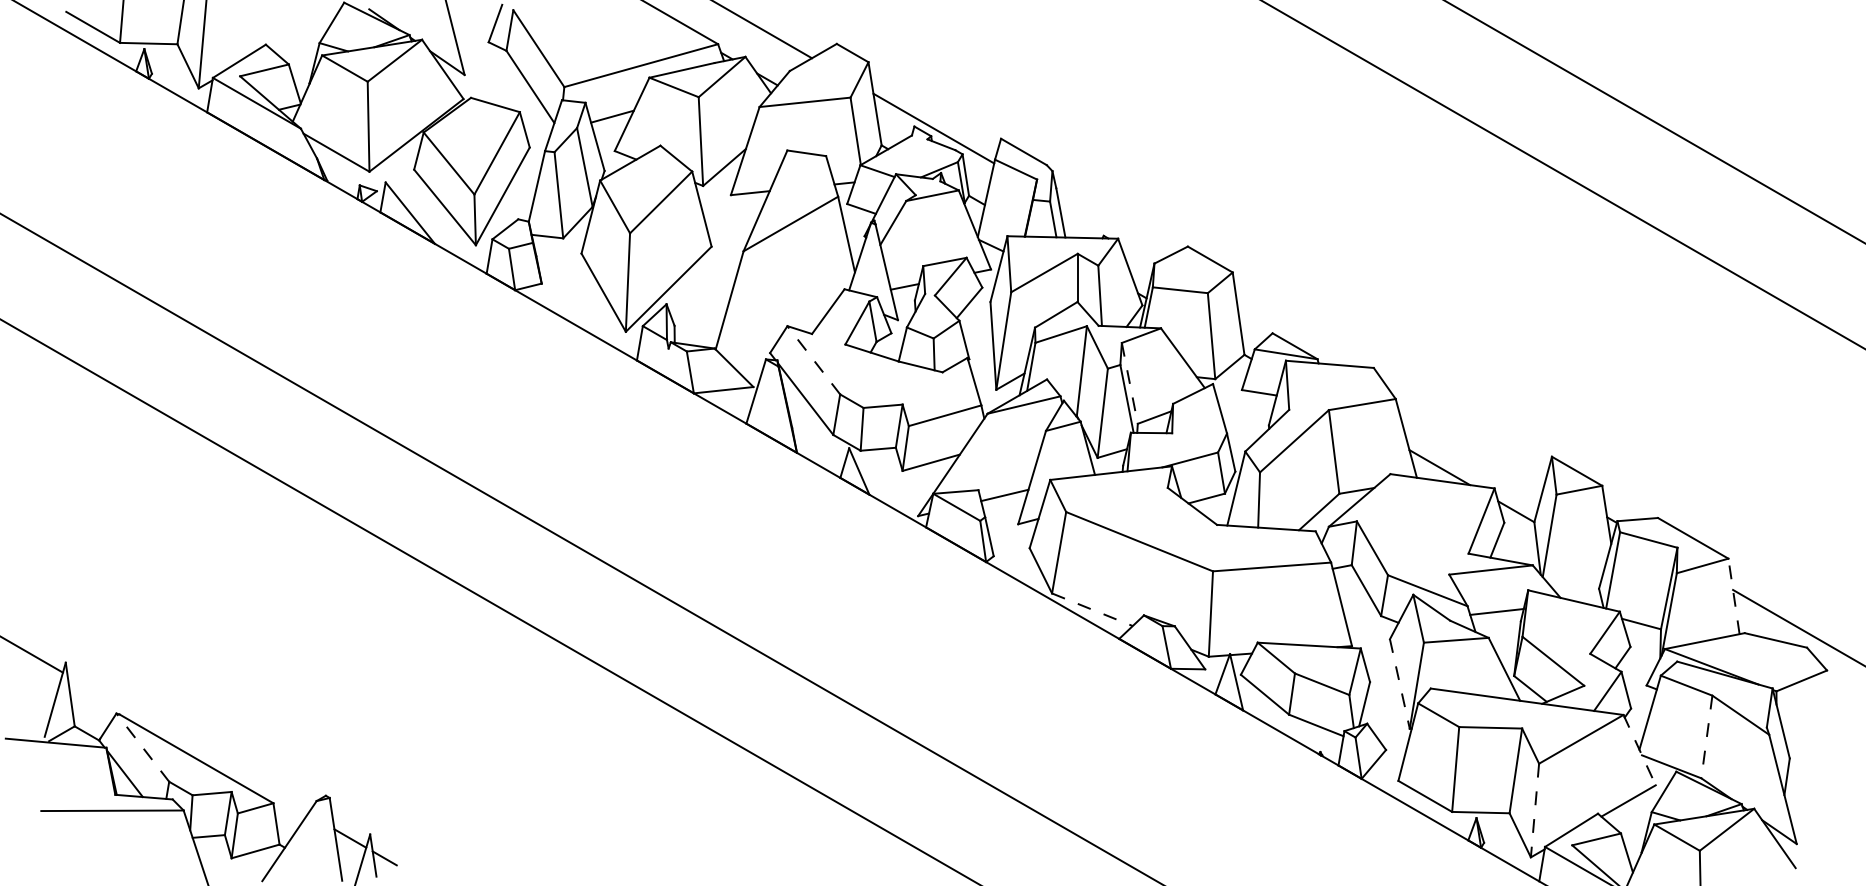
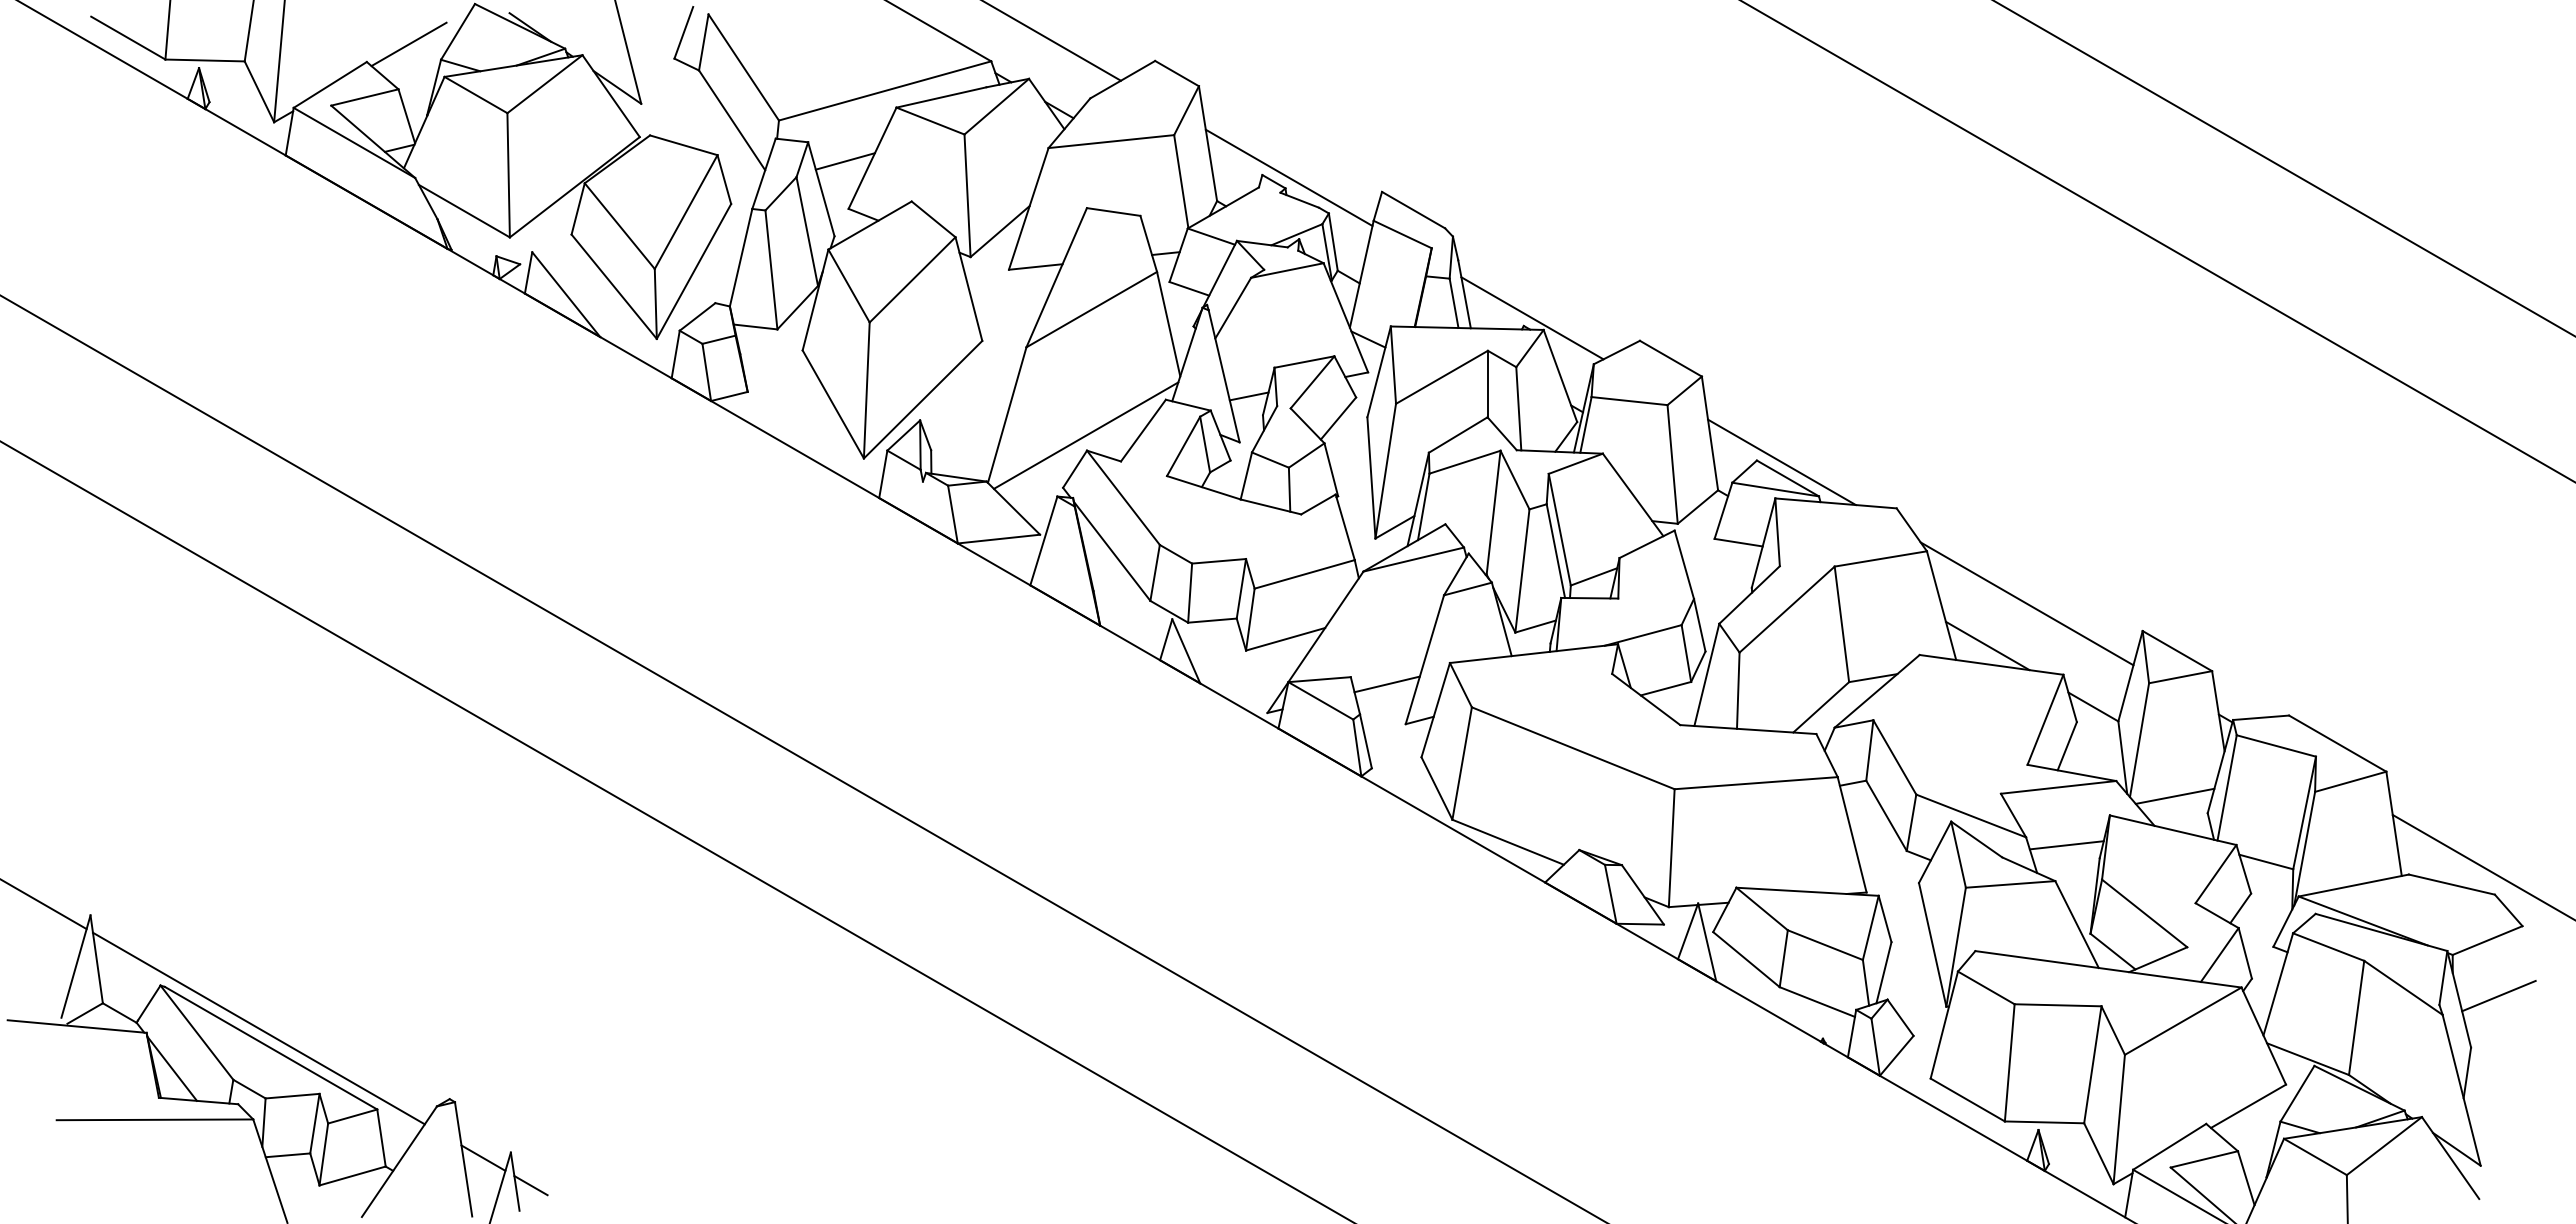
line: (296, 32) -> (408, 44), added
line: (1110, 230) -> (1532, 318), added
line: (786, 315) -> (1085, 435), added
line: (1290, 334) -> (1781, 462), added
line: (813, 360) -> (1123, 497), dashed -> solid
line: (1129, 383) -> (1559, 529), dashed -> solid
line: (1467, 436) -> (2026, 603), added
line: (1575, 575) -> (2174, 795), added
line: (1734, 596) -> (2394, 823), dashed -> solid
line: (1092, 609) -> (1508, 842), dashed -> solid
line: (1399, 684) -> (1932, 945), dashed -> solid
line: (1809, 720) -> (2498, 995), added
line: (1706, 736) -> (2356, 1017), dashed -> solid
line: (187, 744) -> (258, 1028), added
line: (142, 747) -> (196, 1032), dashed -> solid
line: (1639, 750) -> (2263, 1036), dashed -> solid
line: (1535, 810) -> (2119, 1119), dashed -> solid

